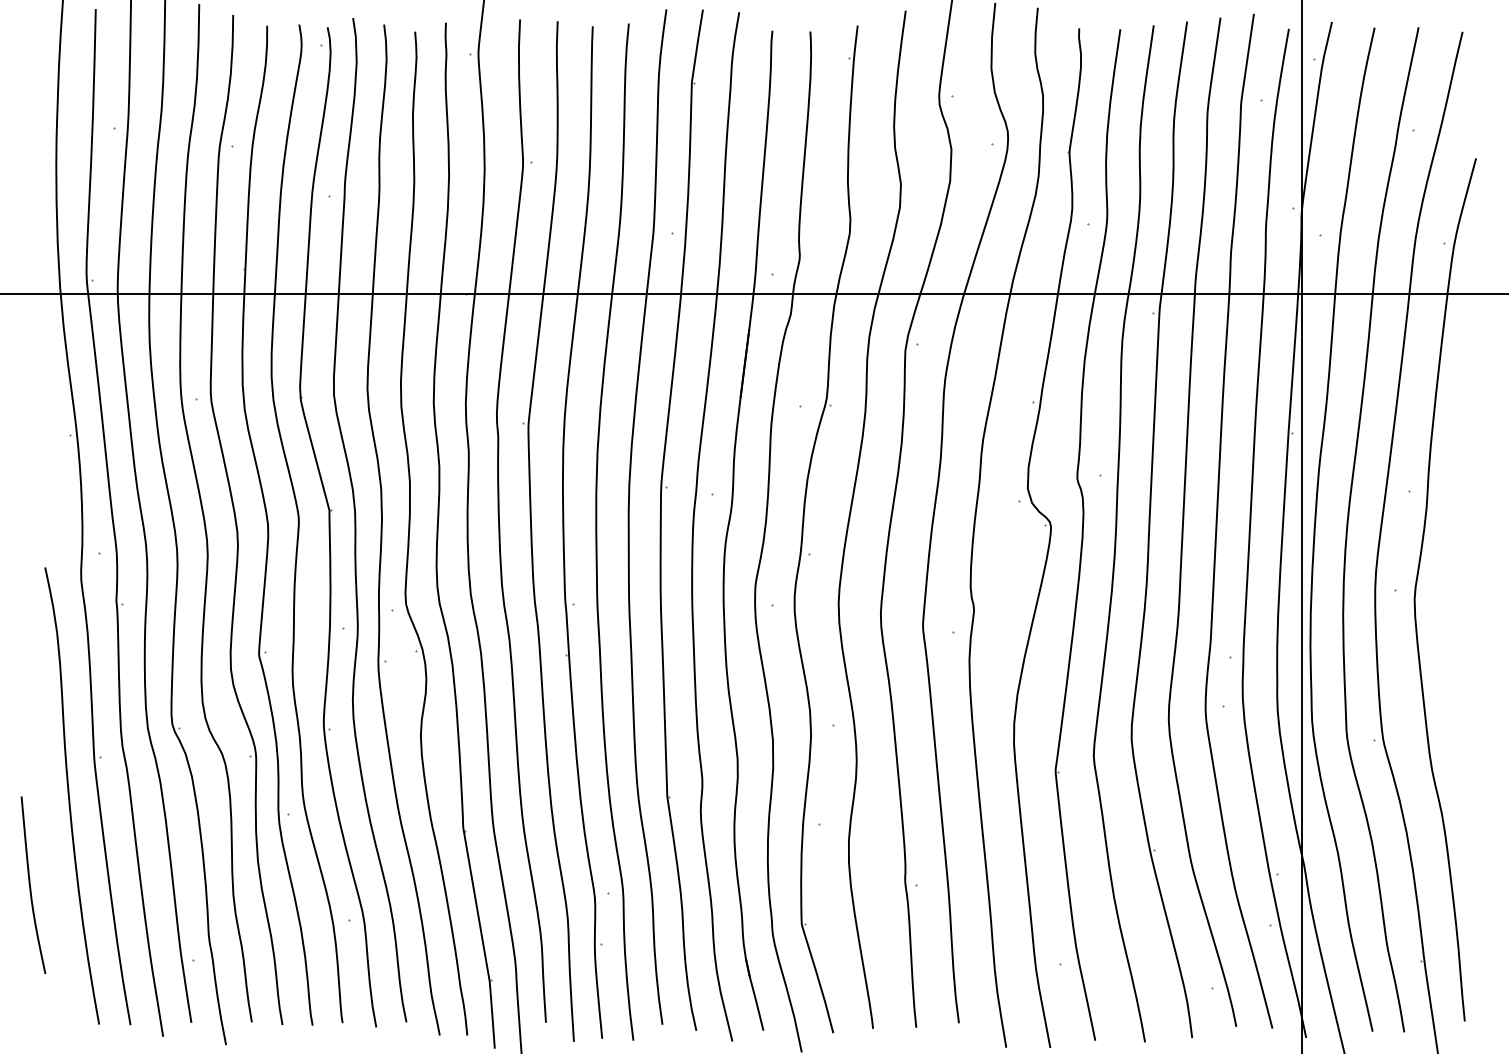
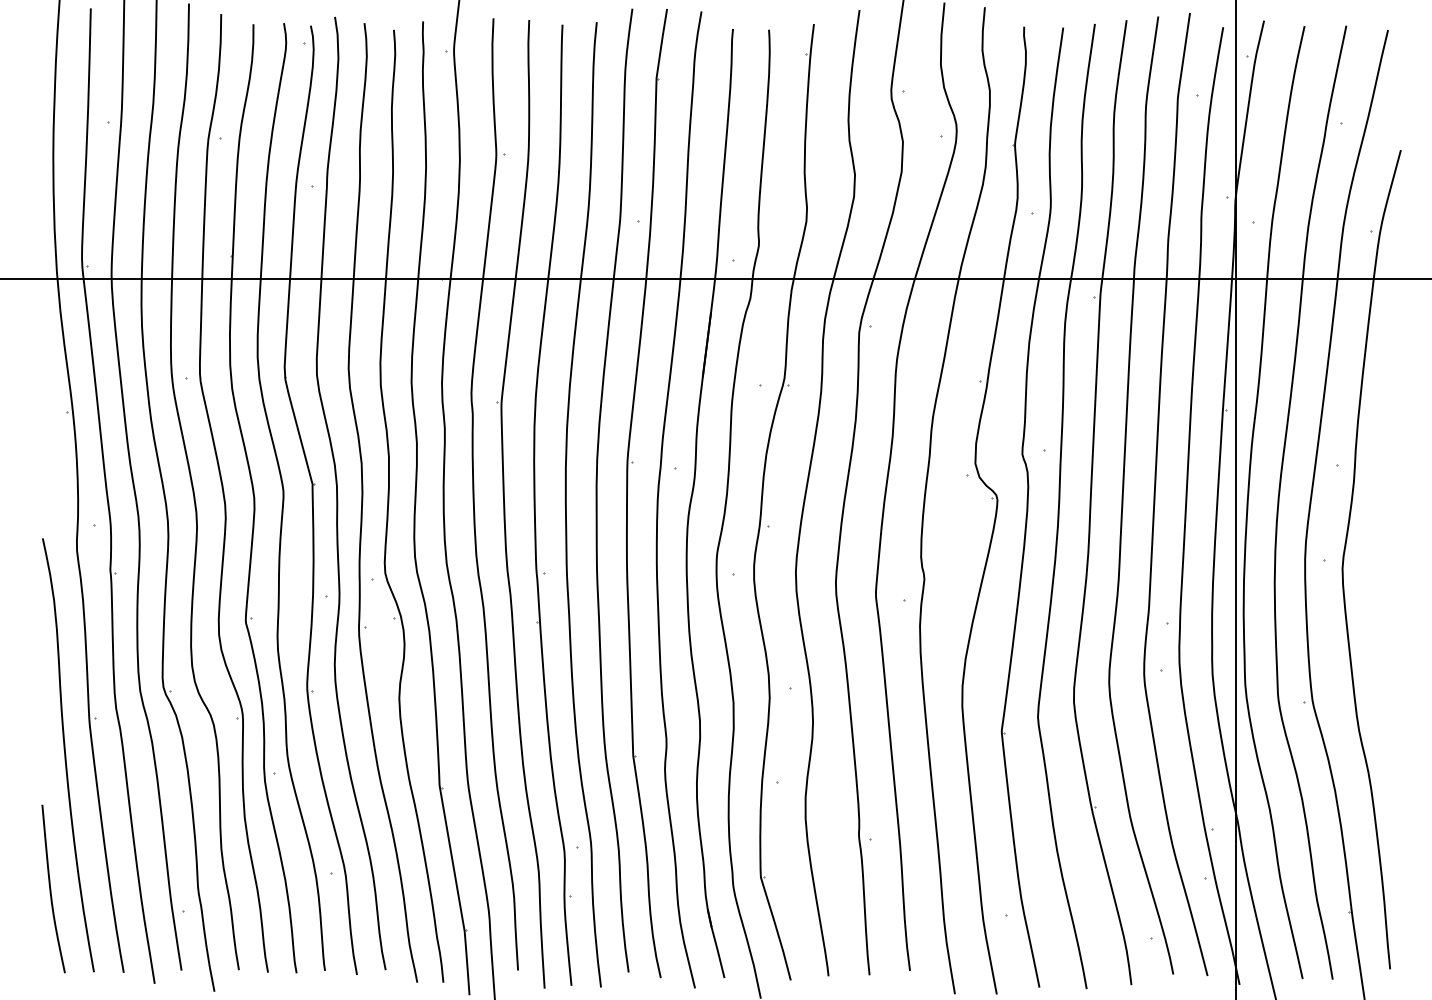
curve: (31, 884) -> (51, 888), moved

